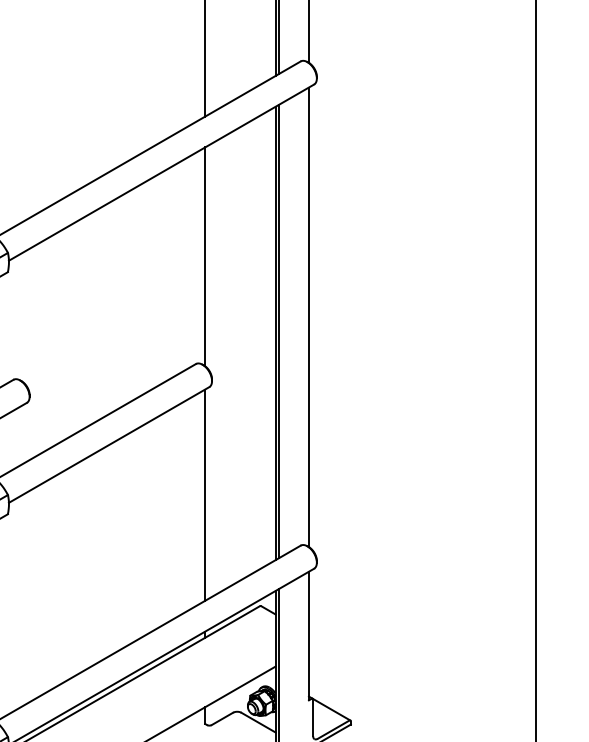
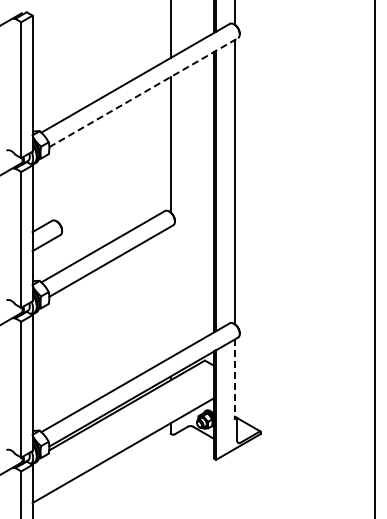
line: (161, 172) -> (143, 92), solid -> dashed
line: (204, 494) -> (170, 291), removed
line: (308, 636) -> (234, 379), solid -> dashed

